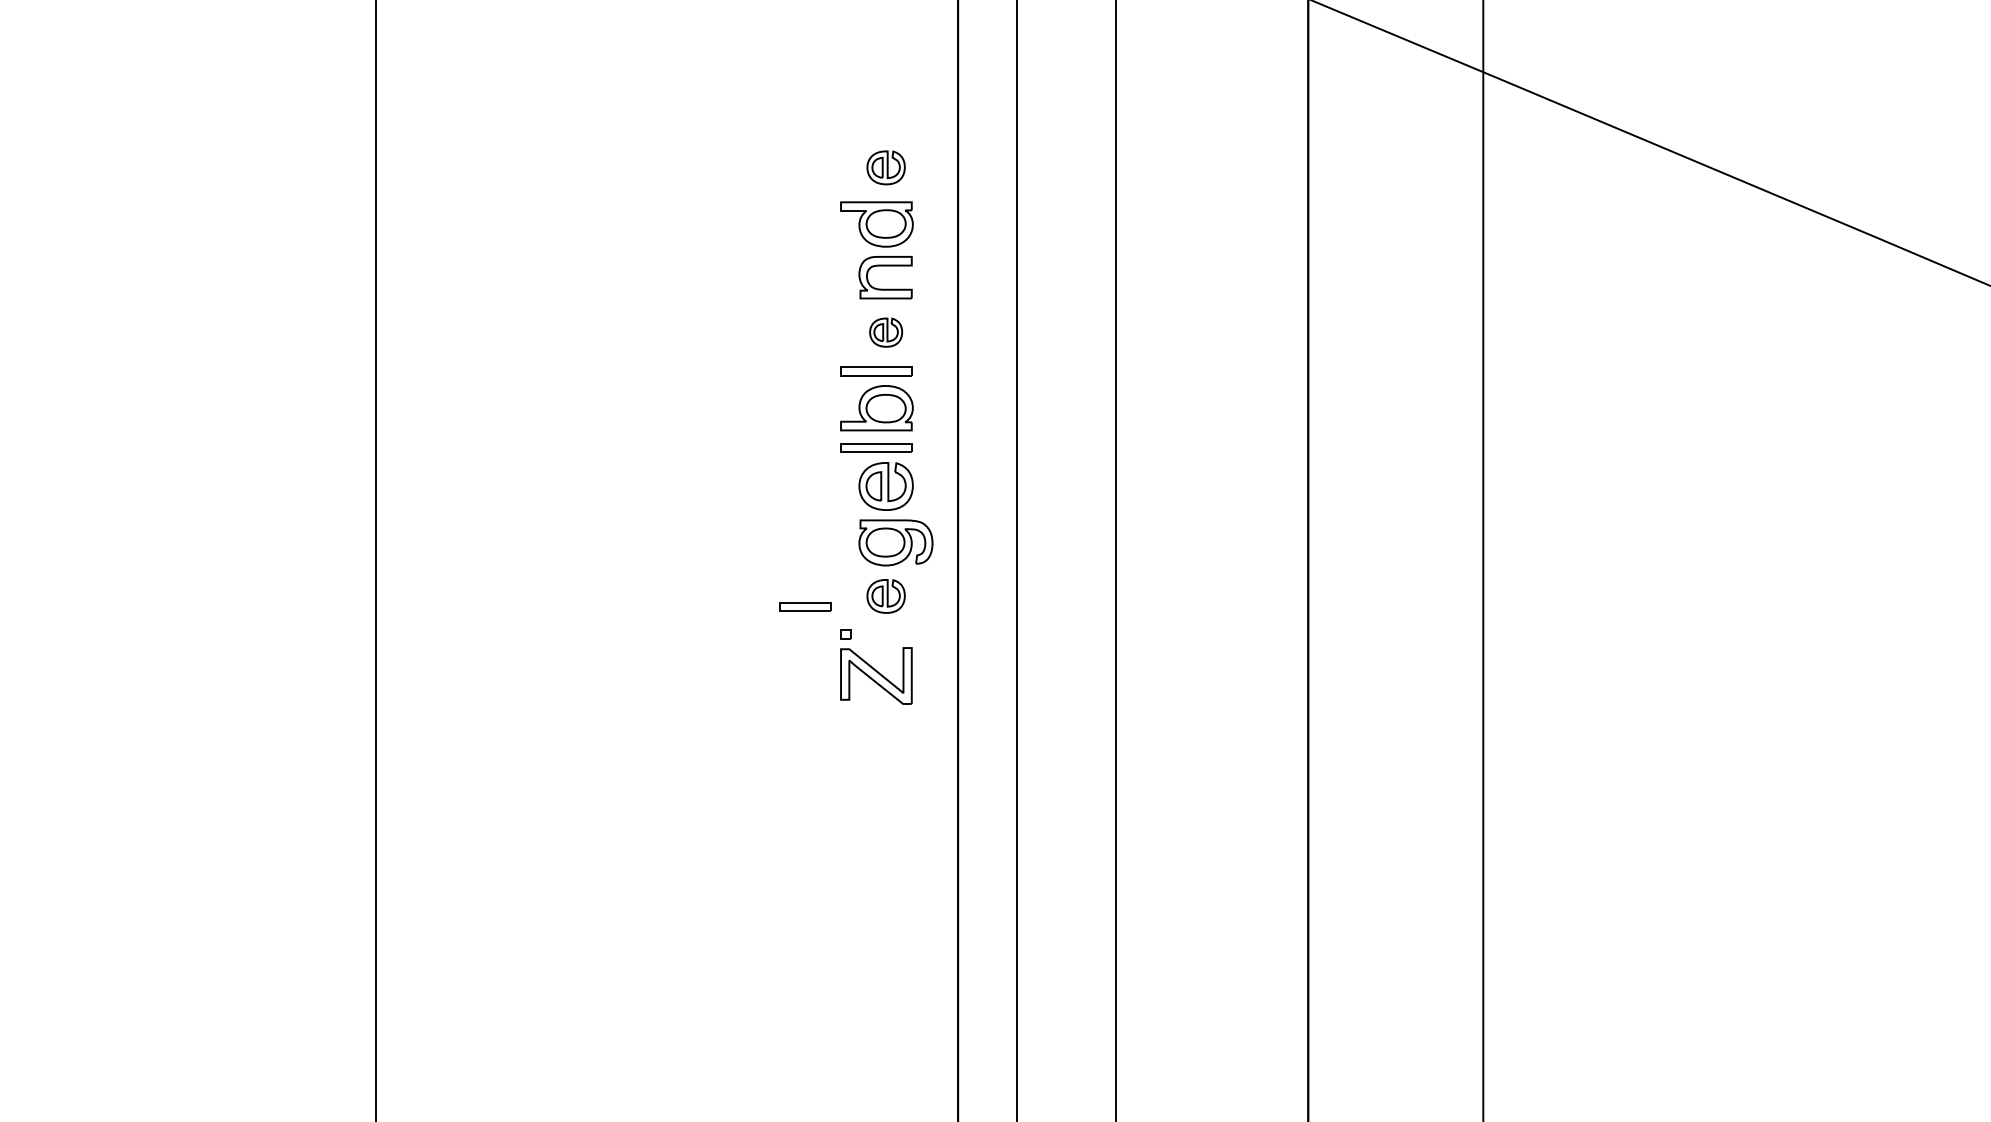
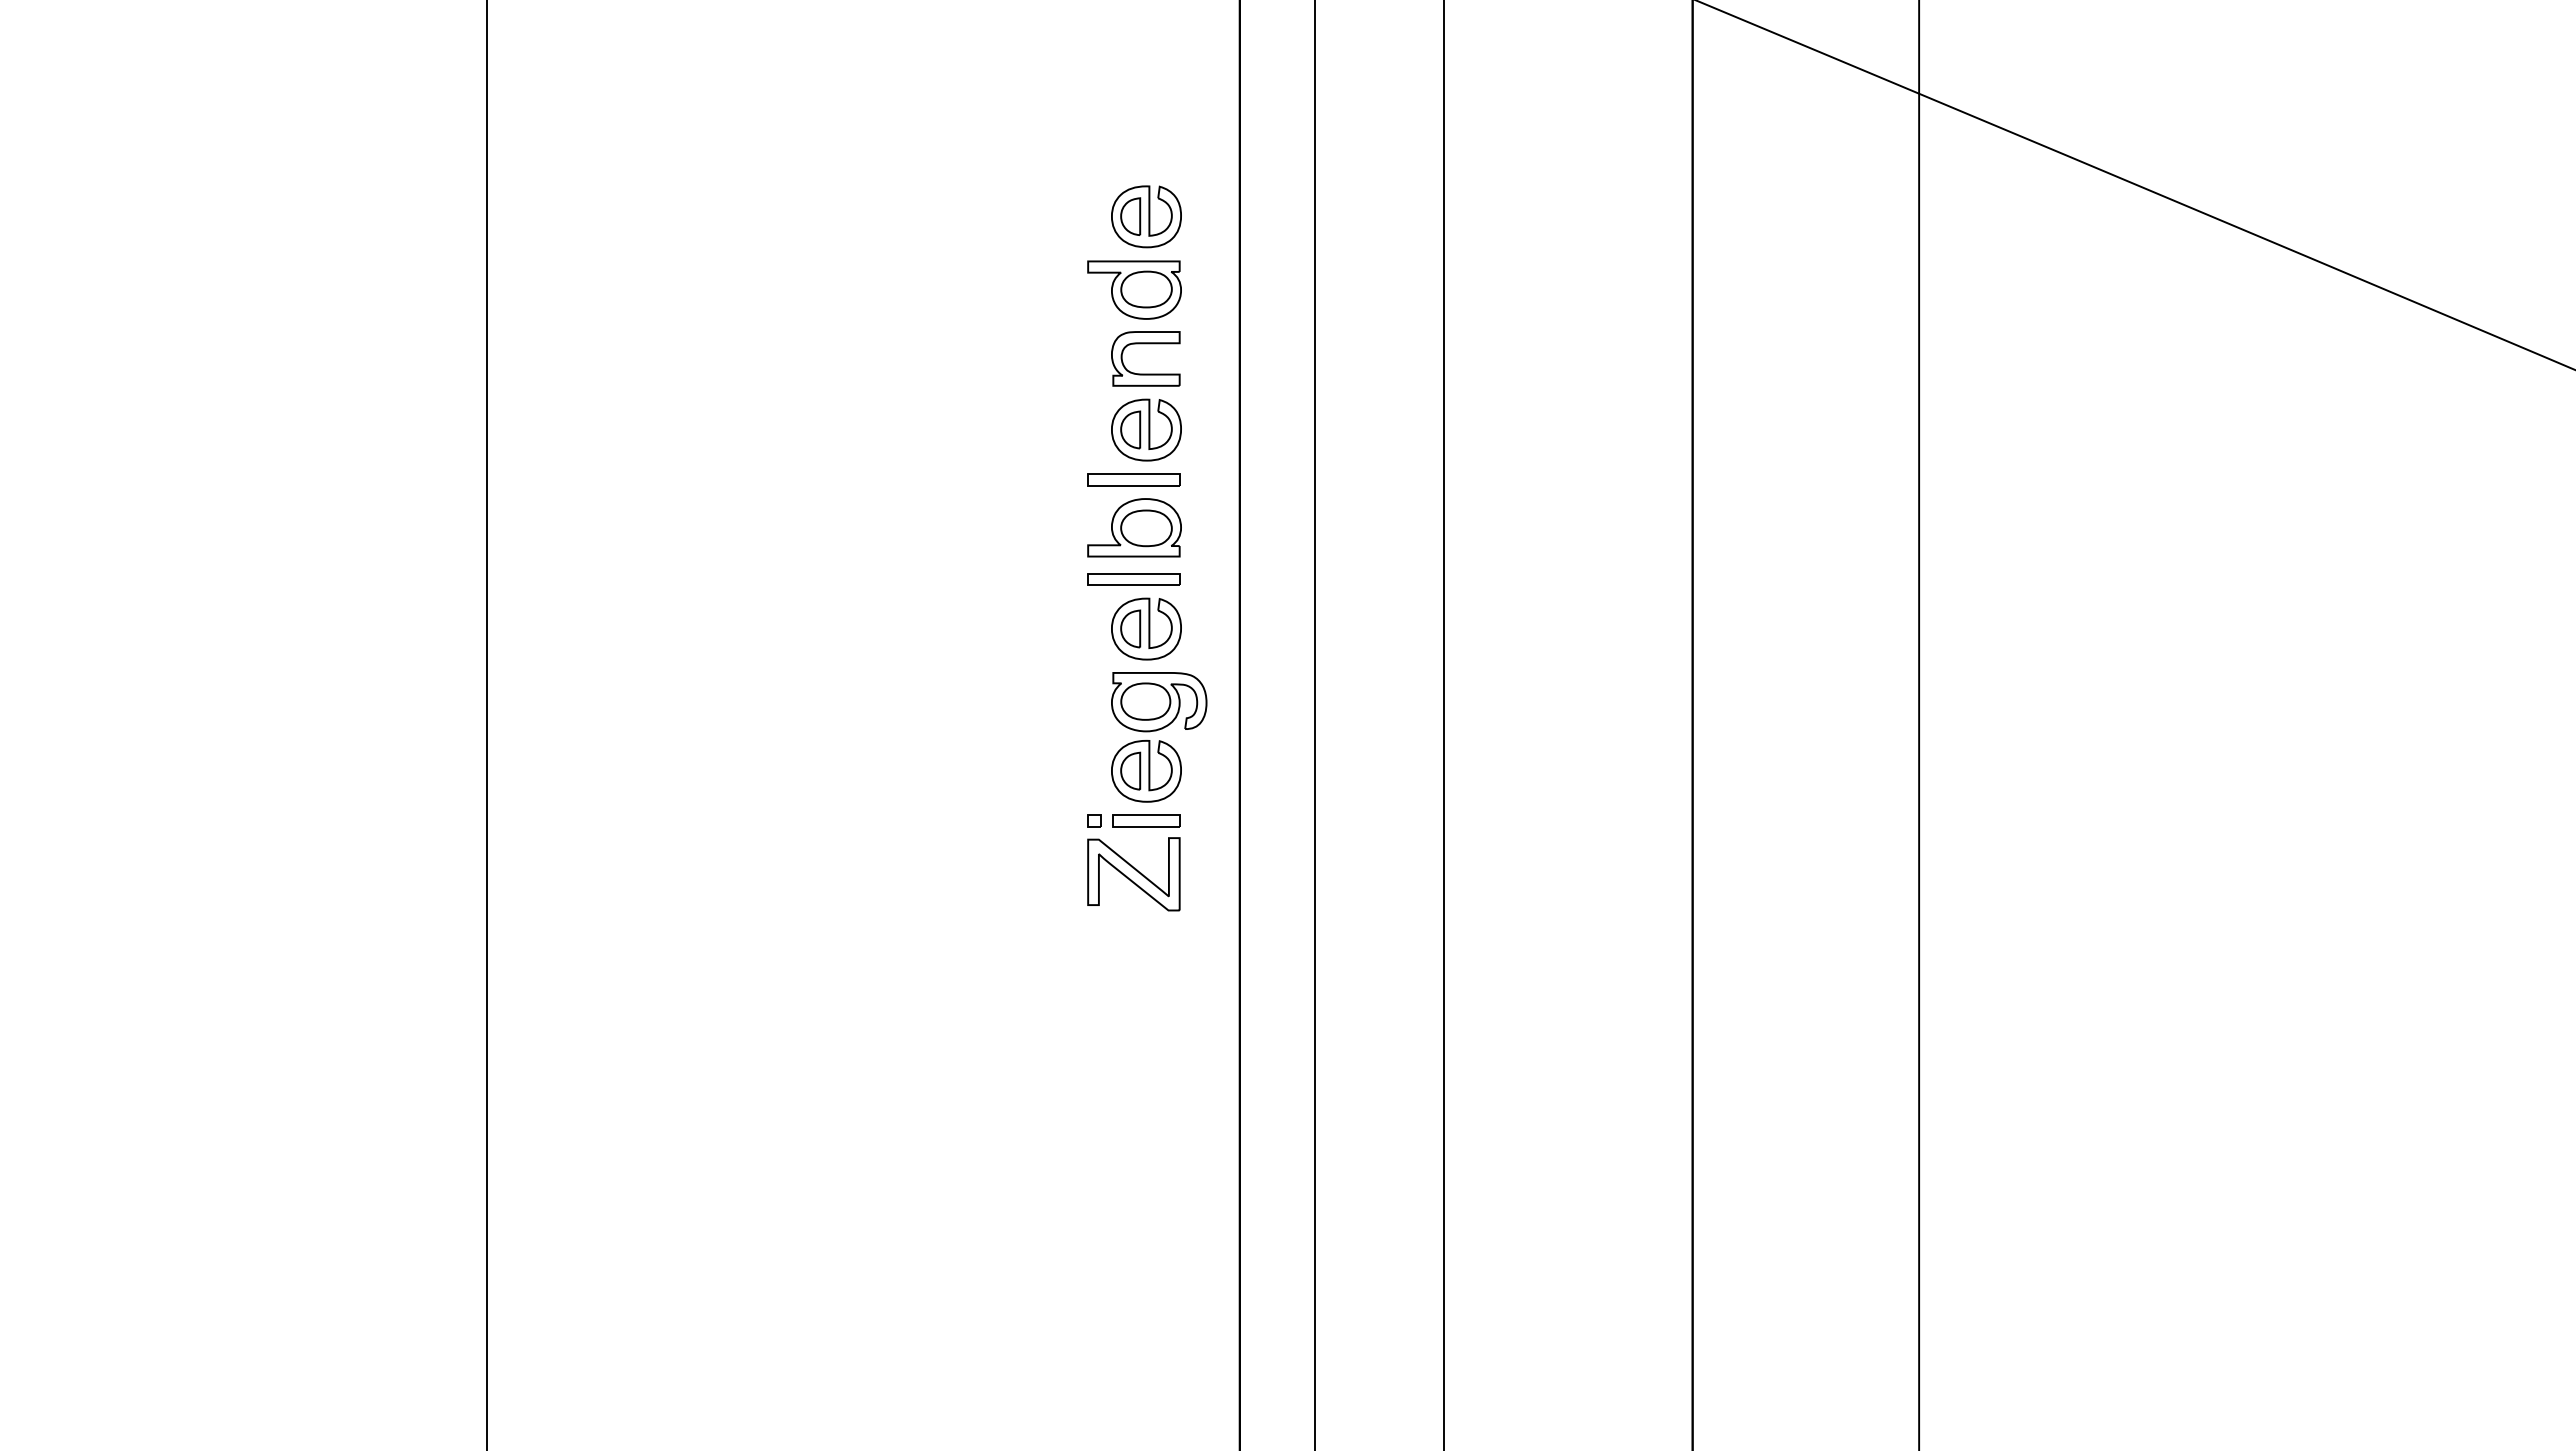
part: (886, 167) -> (1146, 216), size x1.43
part: (886, 332) -> (1146, 429), size x1.67
part: (886, 596) -> (1146, 771), size x1.43
part: (805, 606) -> (1146, 820), moved

